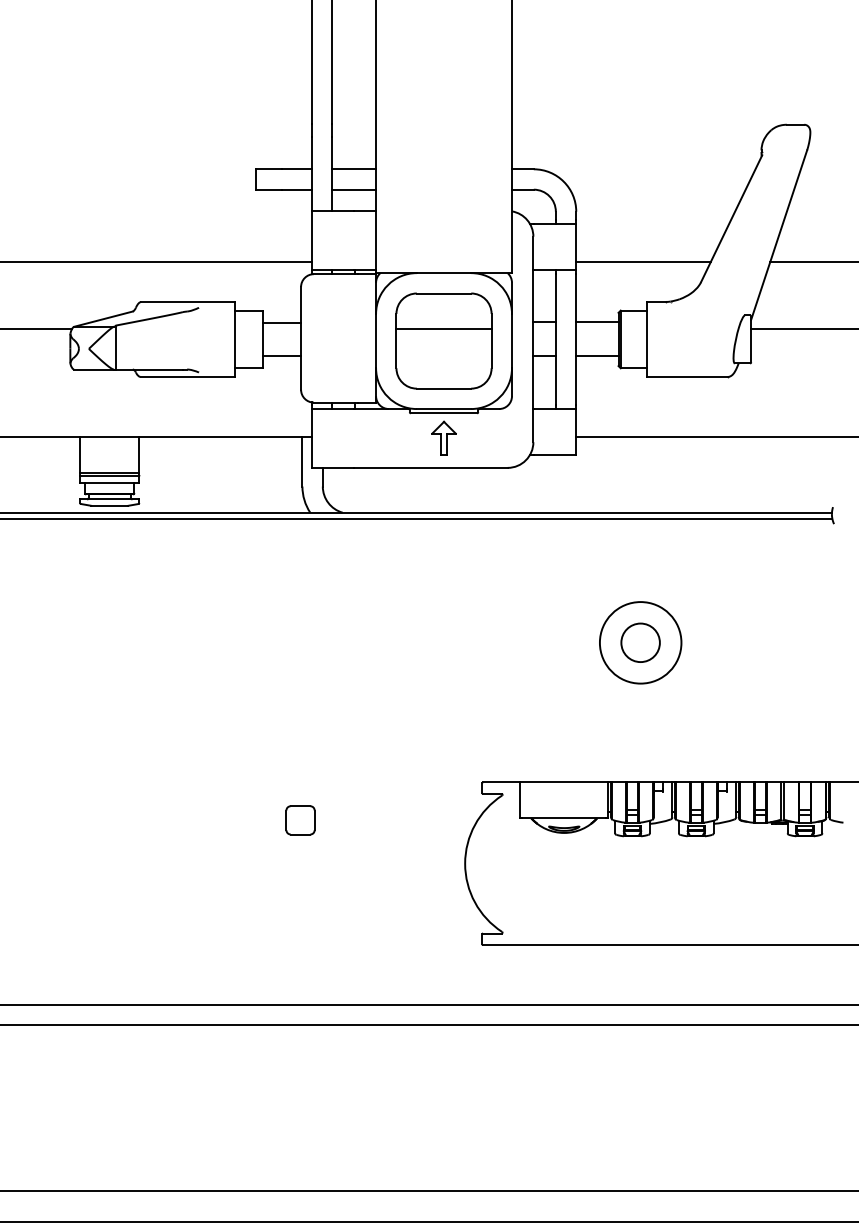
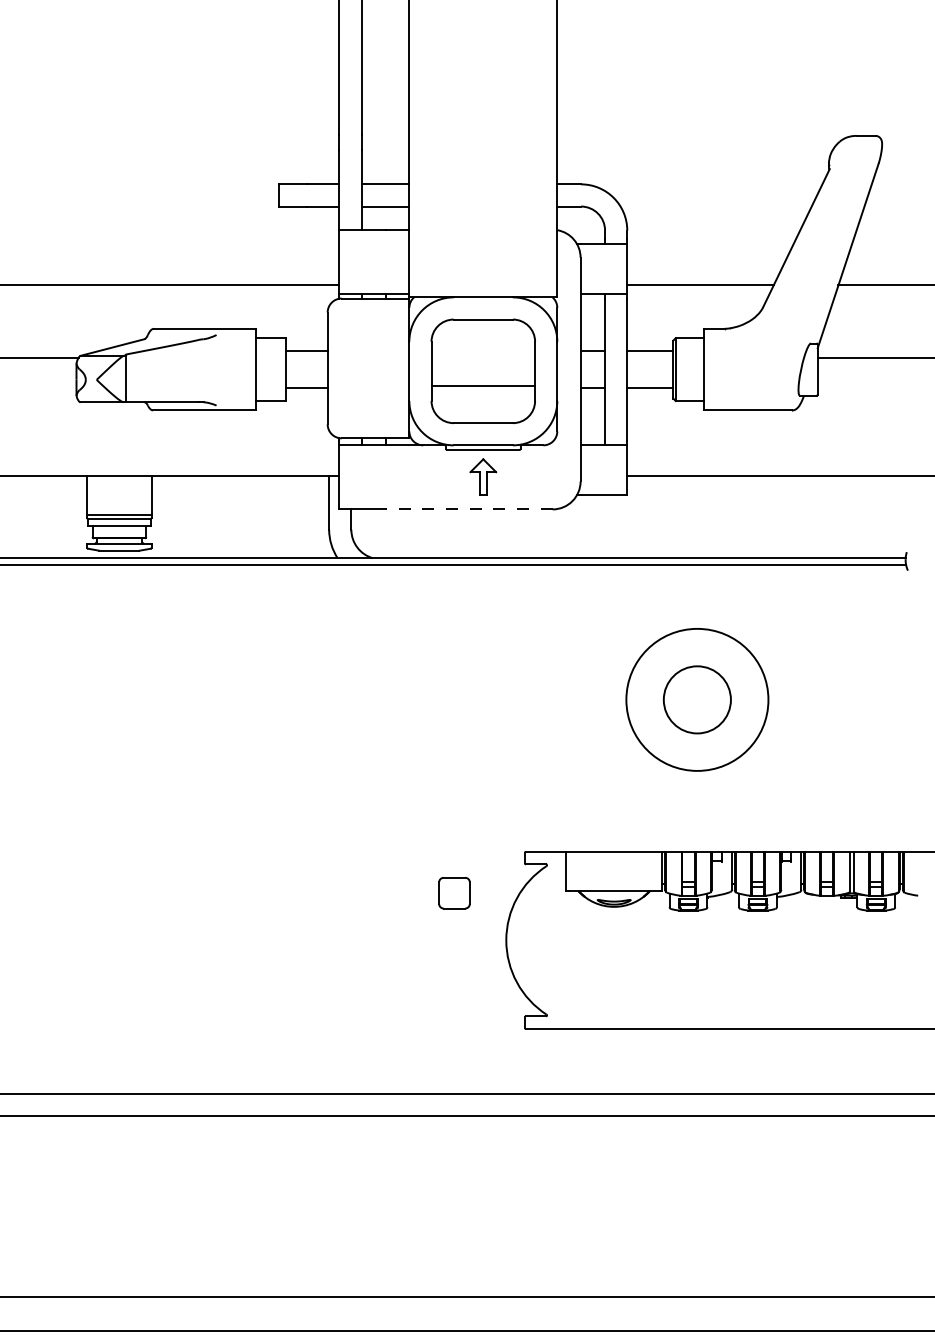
line: (443, 328) -> (482, 385), moved
line: (430, 467) -> (468, 509), solid -> dashed
circle: (640, 642) -> (697, 699), size x1.6
circle: (640, 642) -> (697, 699), size x1.6
part: (300, 820) -> (454, 893), moved

